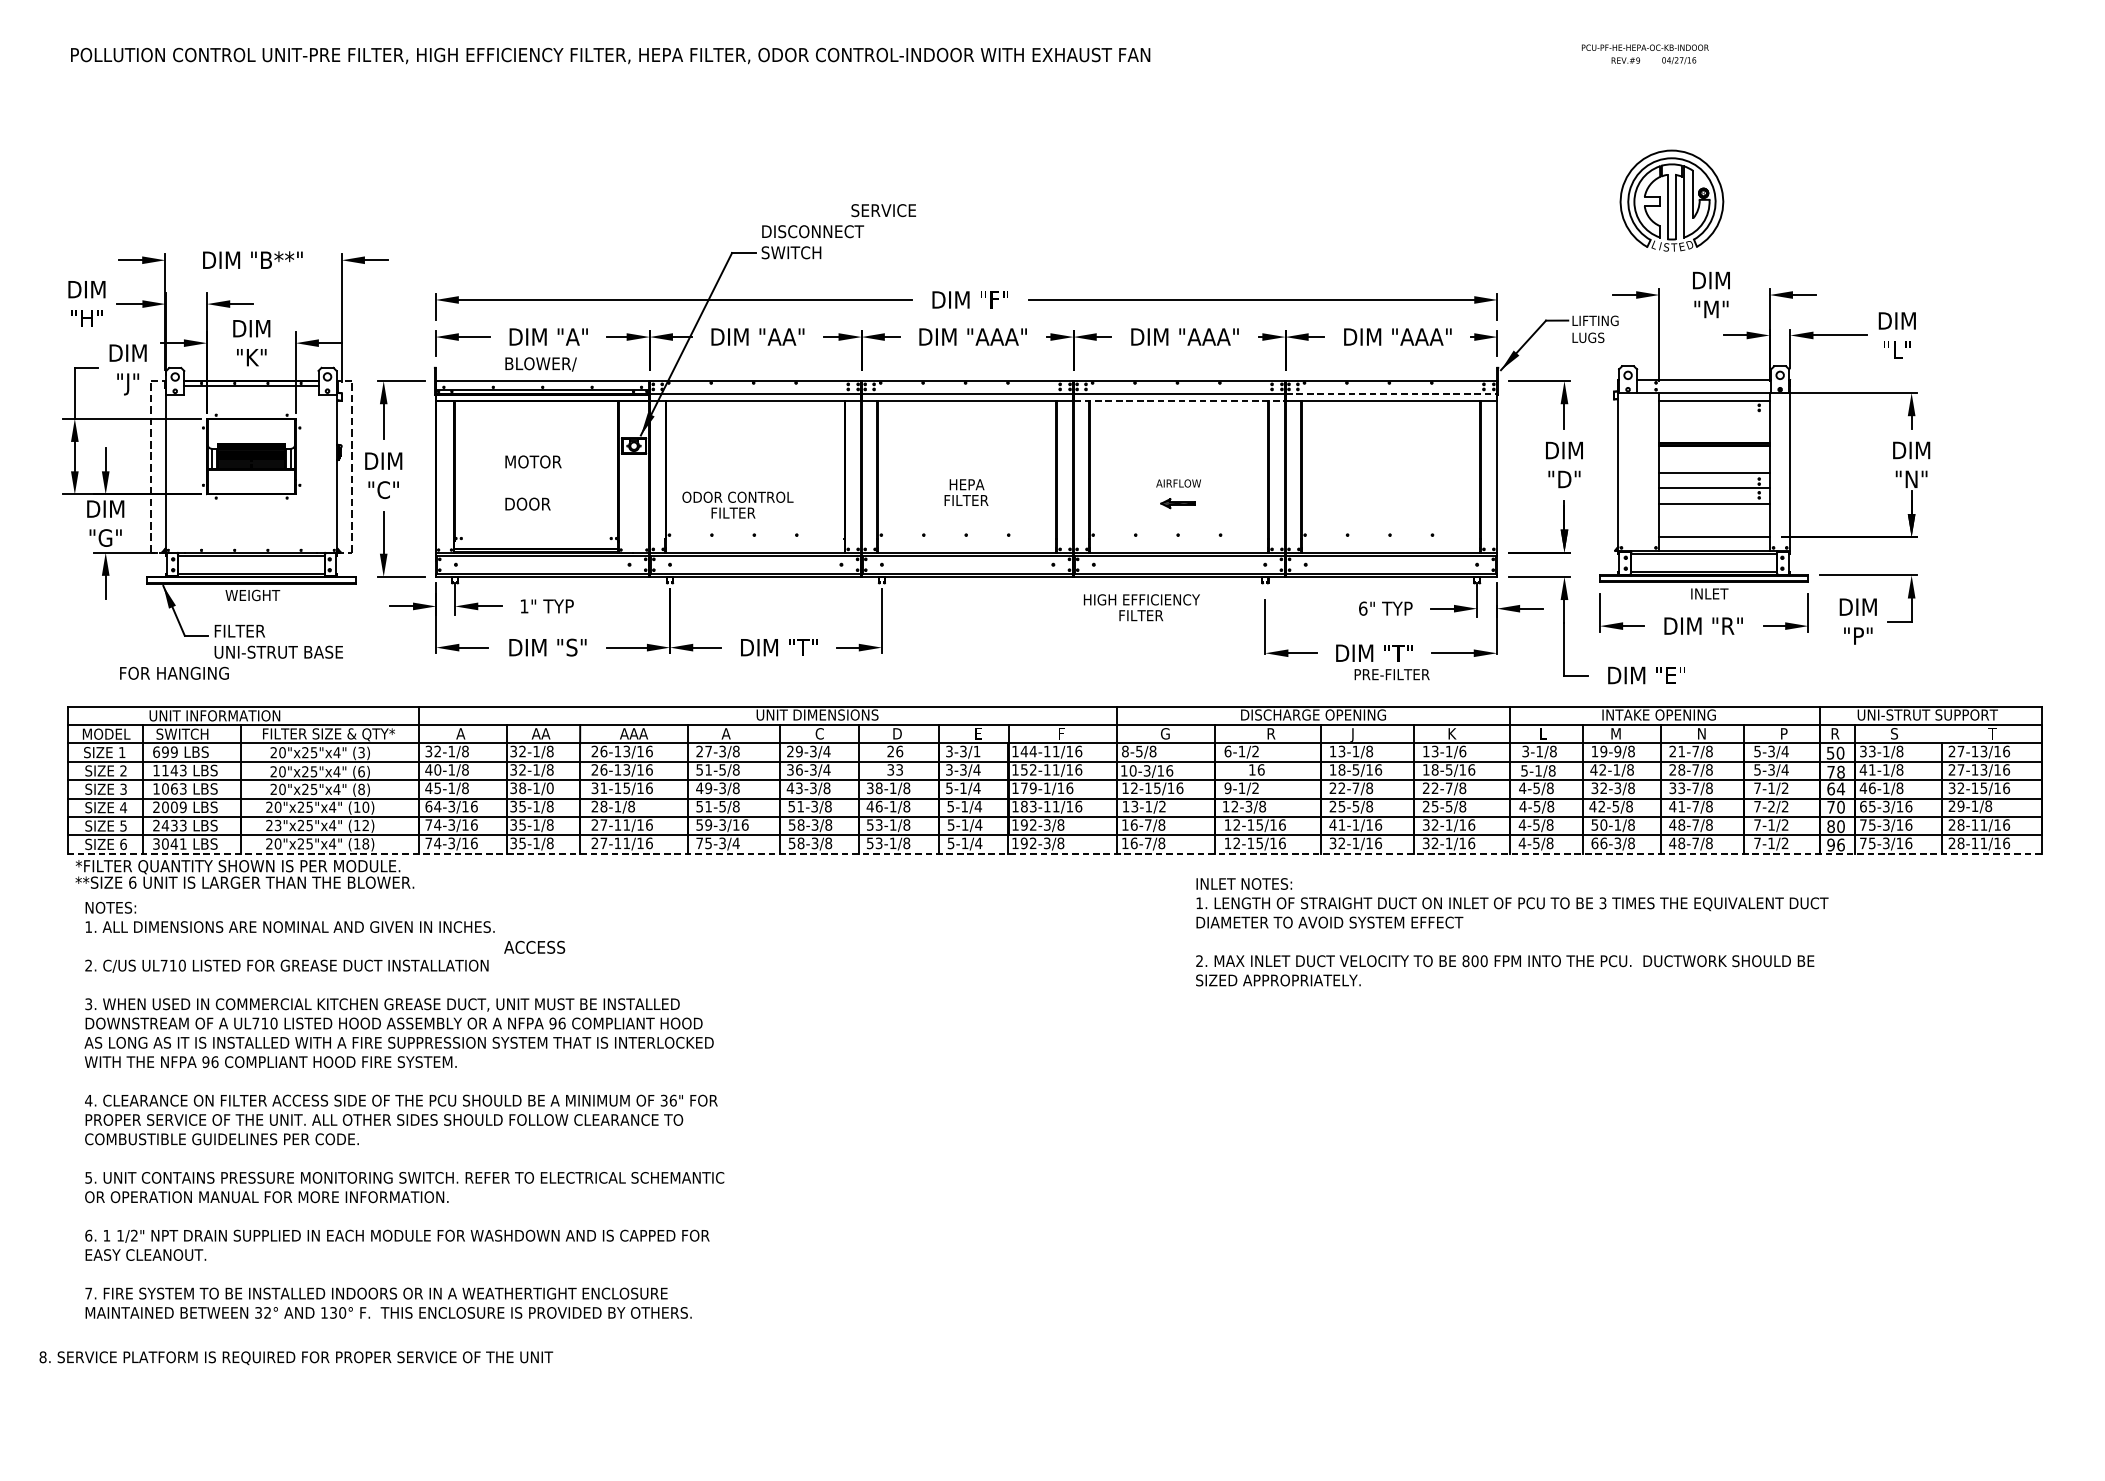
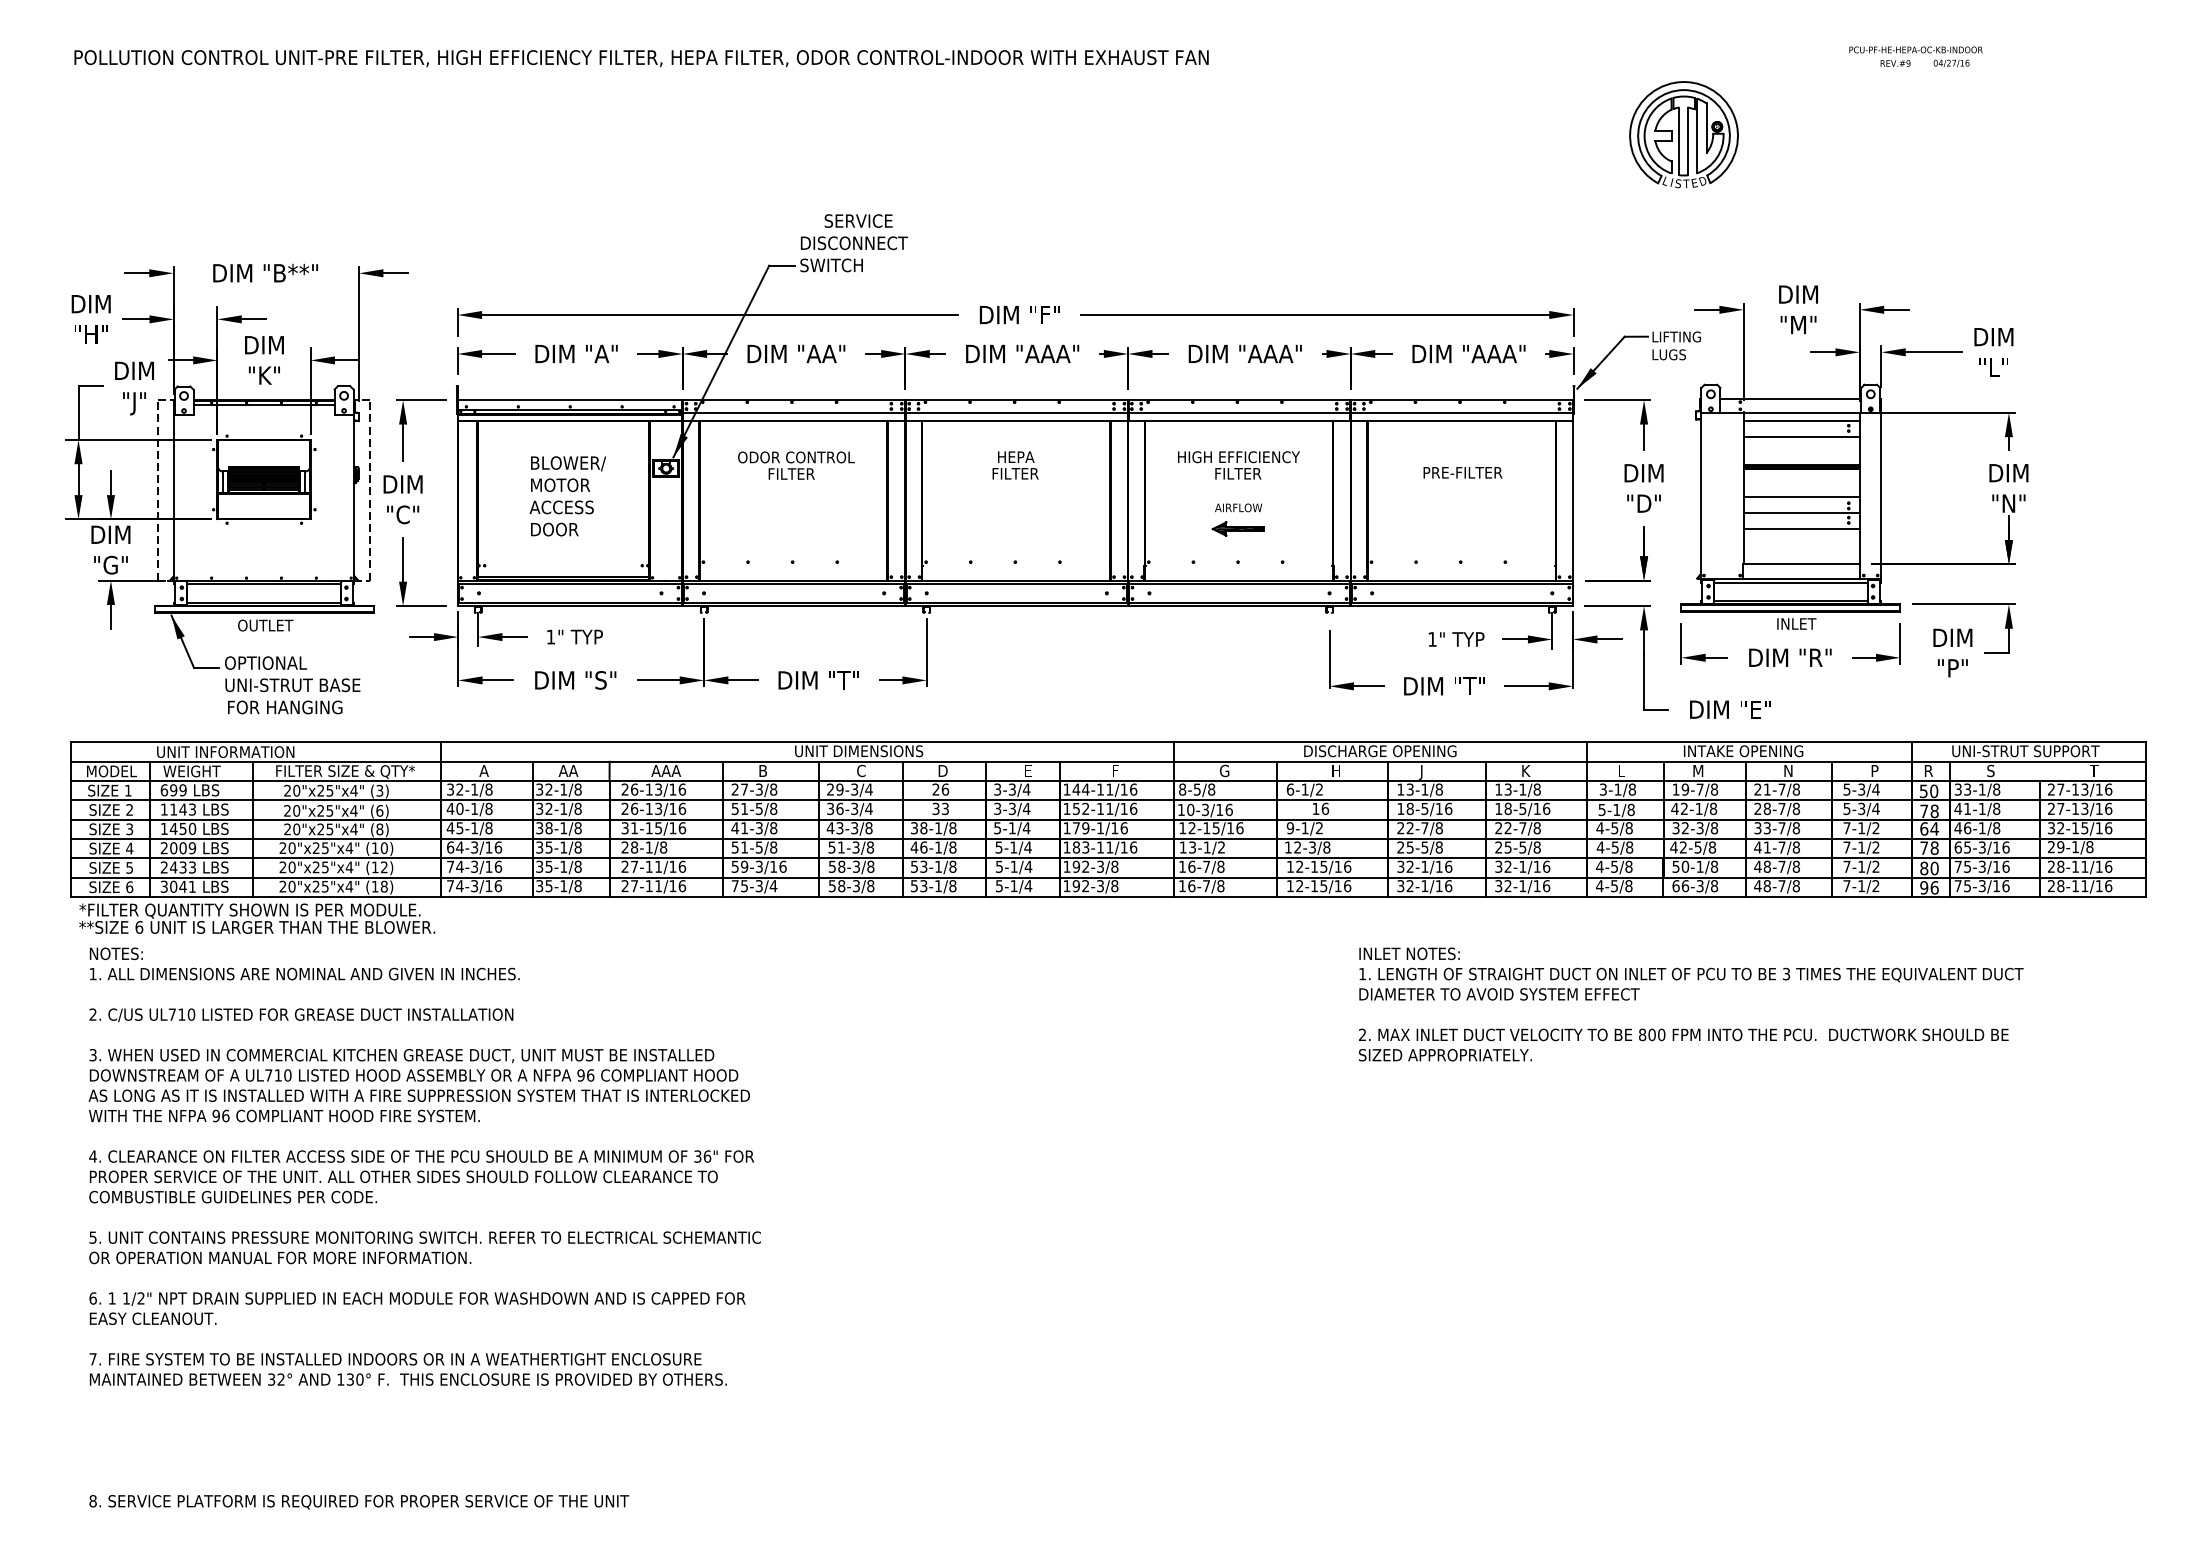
text: (1644, 53) -> (1915, 56), moved
part: (1671, 200) -> (1683, 134), moved
text: (883, 210) -> (858, 220), moved
text: (541, 364) -> (568, 463), moved
line: (1391, 393) -> (1462, 413), dashed -> solid
line: (1179, 401) -> (1239, 421), dashed -> solid
line: (1714, 416) -> (1801, 437), added
text: (966, 492) -> (1015, 465), moved
part: (1177, 503) -> (1237, 528), size x1.43
text: (738, 505) -> (796, 465), moved
text: (252, 595) -> (265, 625), WEIGHT -> OUTLET
text: (1141, 607) -> (1238, 465), moved
text: (1363, 608) -> (1432, 639), 6" -> 1"
text: (253, 630) -> (266, 662), FILTER -> OPTIONAL
text: (174, 673) -> (285, 707), moved
text: (1391, 674) -> (1462, 472), moved
text: (725, 733) -> (762, 770), A -> B
text: (1271, 733) -> (1336, 770), R -> H
text: (182, 734) -> (191, 771), SWITCH -> WEIGHT
text: (976, 751) -> (1026, 789), 3-3/1 -> 3-3/4
text: (1462, 751) -> (1536, 789), 13-1/6 -> 13-1/8
text: (1617, 751) -> (1699, 789), 19-9/8 -> 19-7/8
text: (173, 788) -> (182, 828), 1063 -> 1450
text: (549, 788) -> (577, 828), 38-1/0 -> 38-1/8
text: (708, 788) -> (744, 828), 49-3/8 -> 41-3/8
text: (1771, 806) -> (1861, 847), 7-2/2 -> 7-1/2
text: (1840, 806) -> (1934, 847), 70 -> 78
text: (1337, 824) -> (1405, 866), 41-1/16 -> 32-1/16
text: (277, 825) -> (291, 867), 23"x25"x4" -> 20"x25"x4"
line: (1053, 853) -> (1107, 896), dashed -> solid
text: (1512, 932) -> (1691, 1004), moved
text: (534, 947) -> (561, 507), moved
text: (296, 1358) -> (359, 1502), moved

